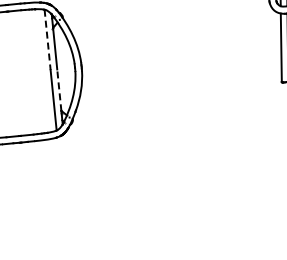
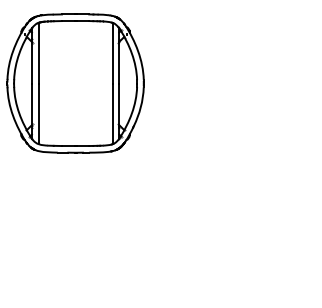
line: (47, 40) -> (112, 53), dashed -> solid
line: (59, 90) -> (119, 104), dashed -> solid

